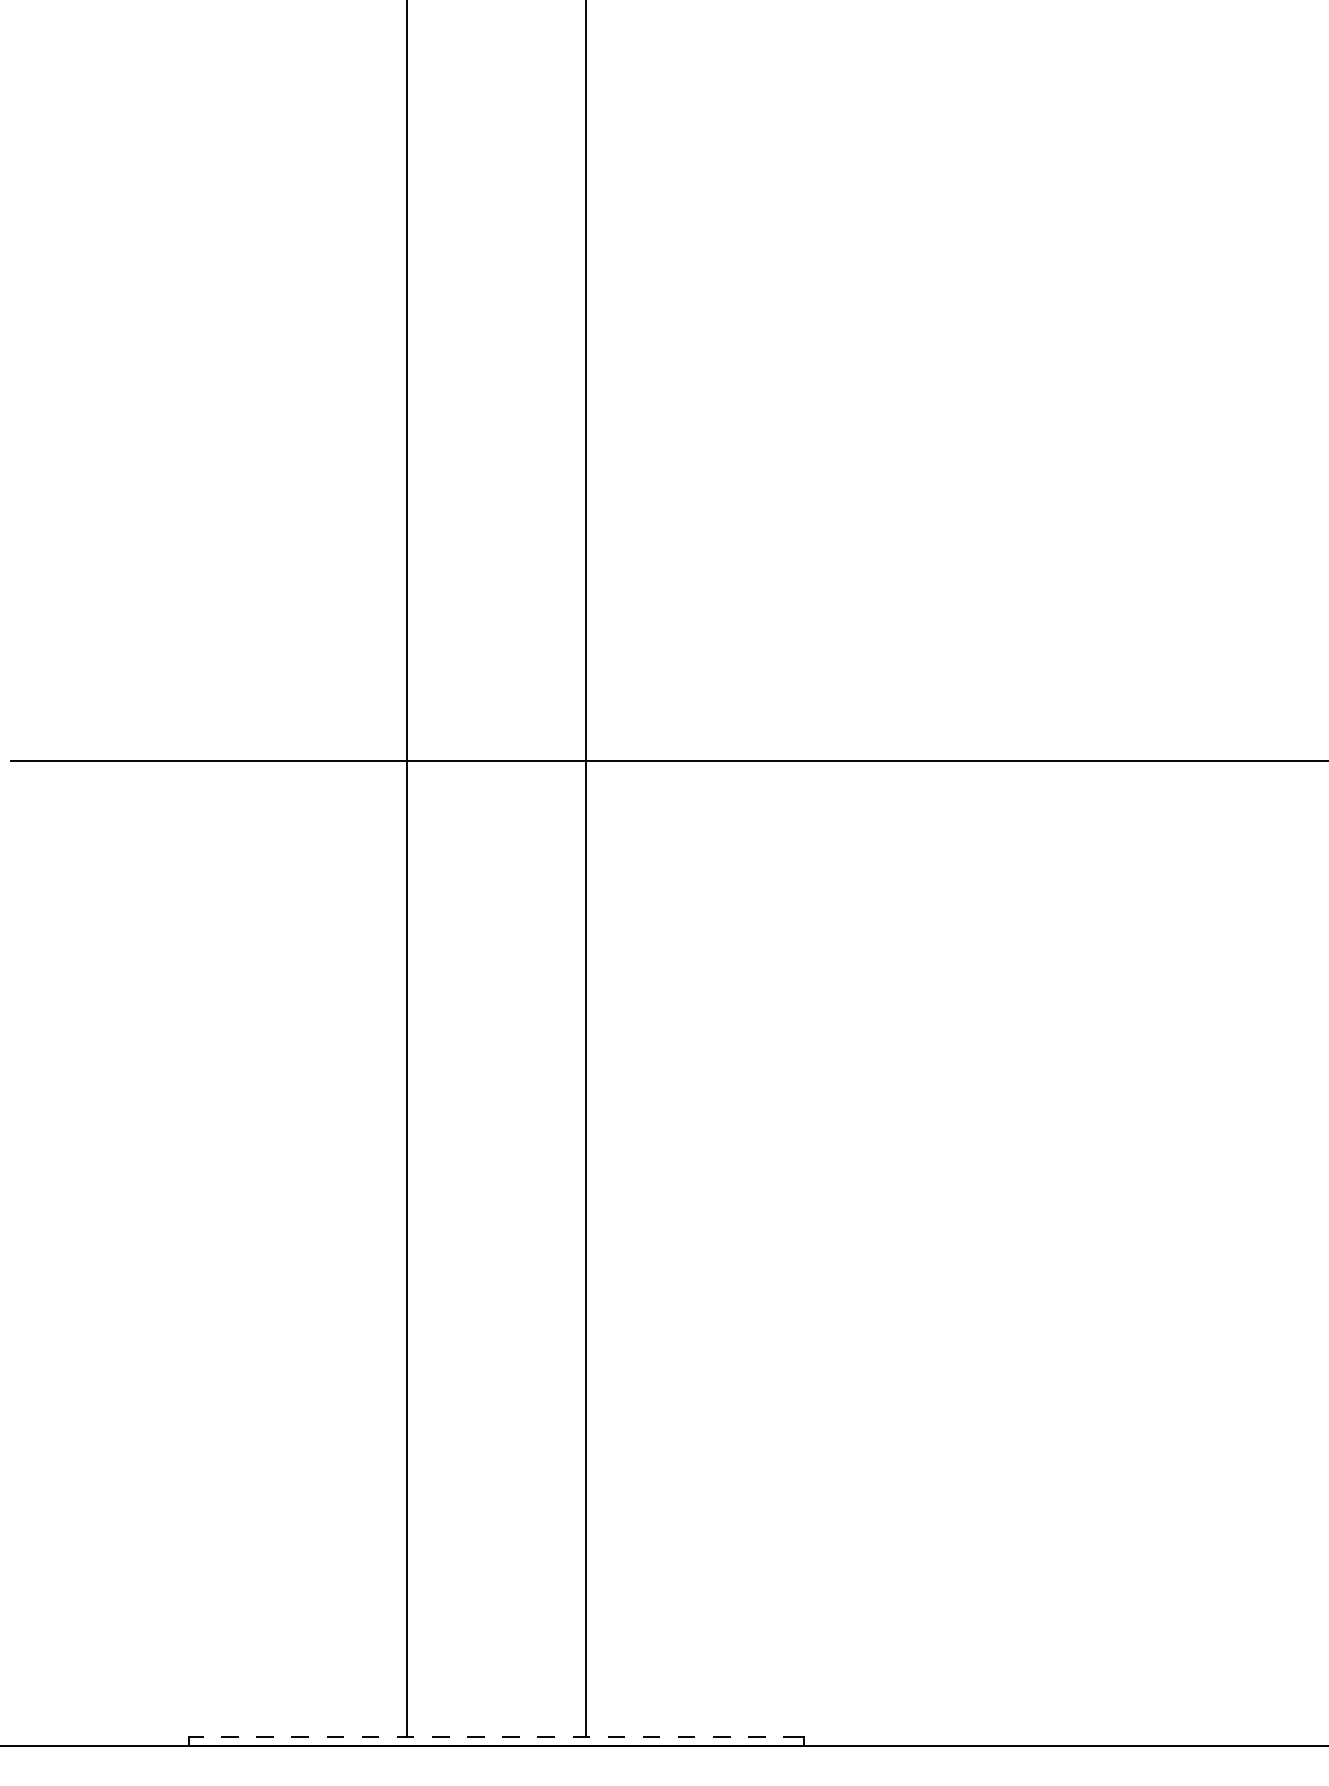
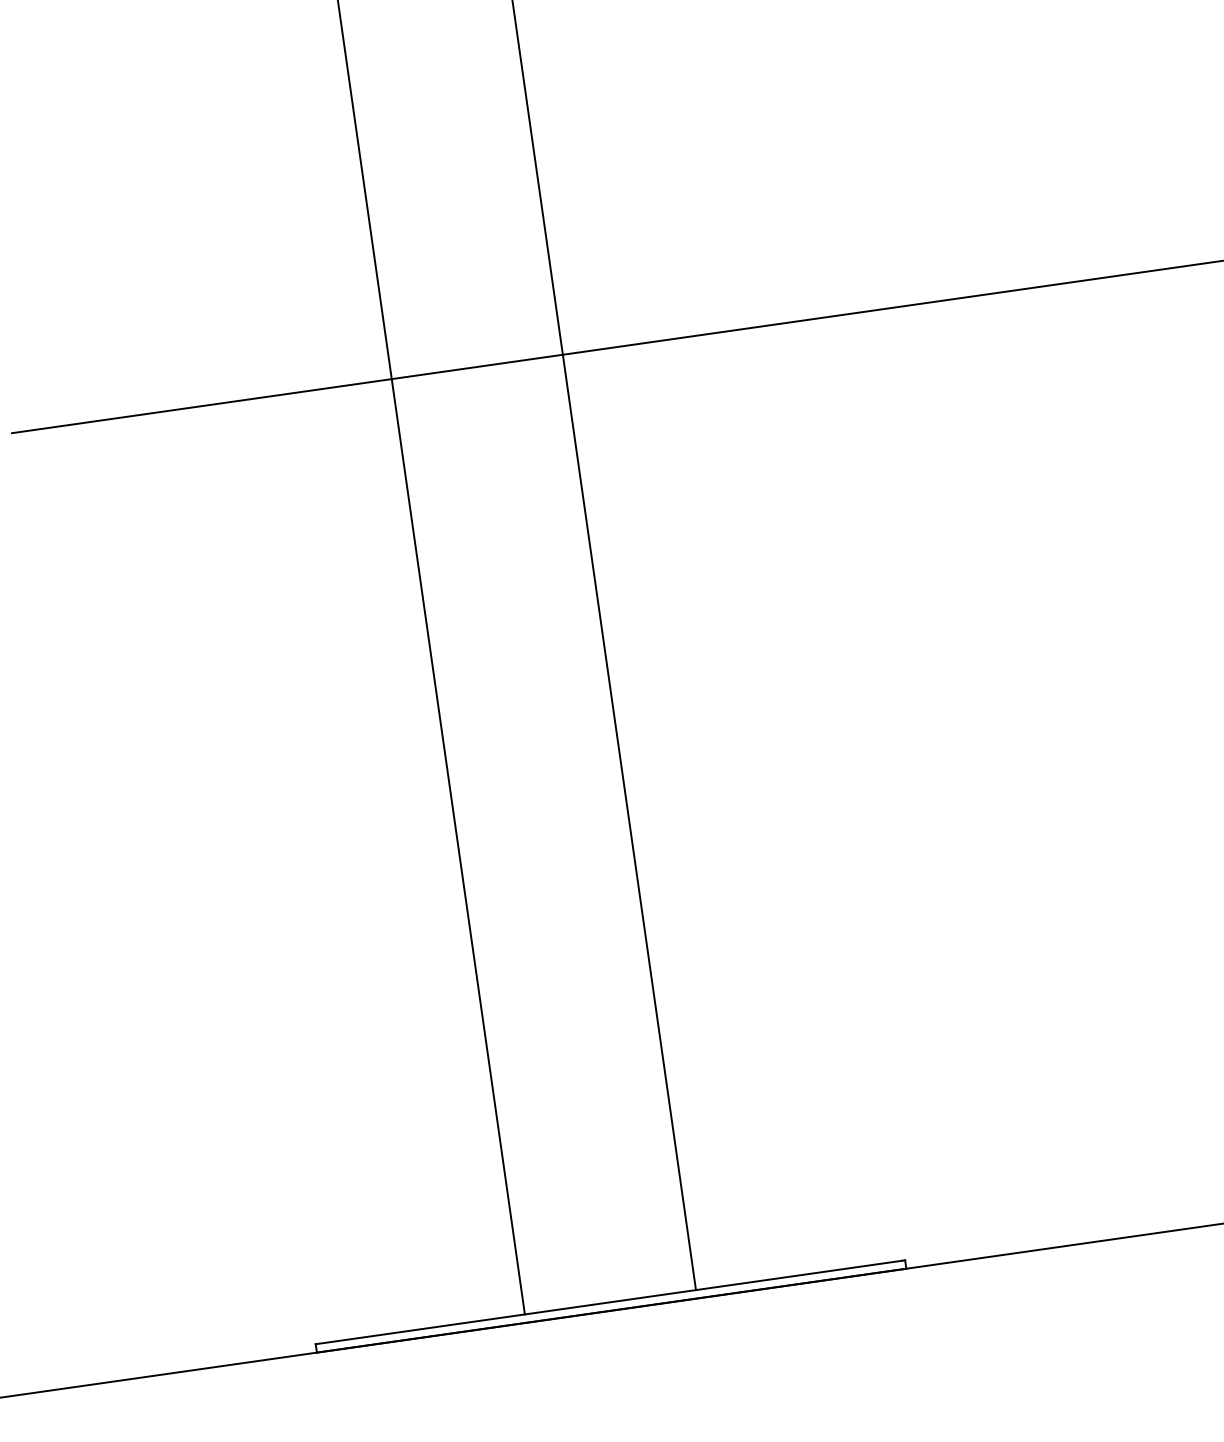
line: (494, 1737) -> (608, 1302), dashed -> solid

